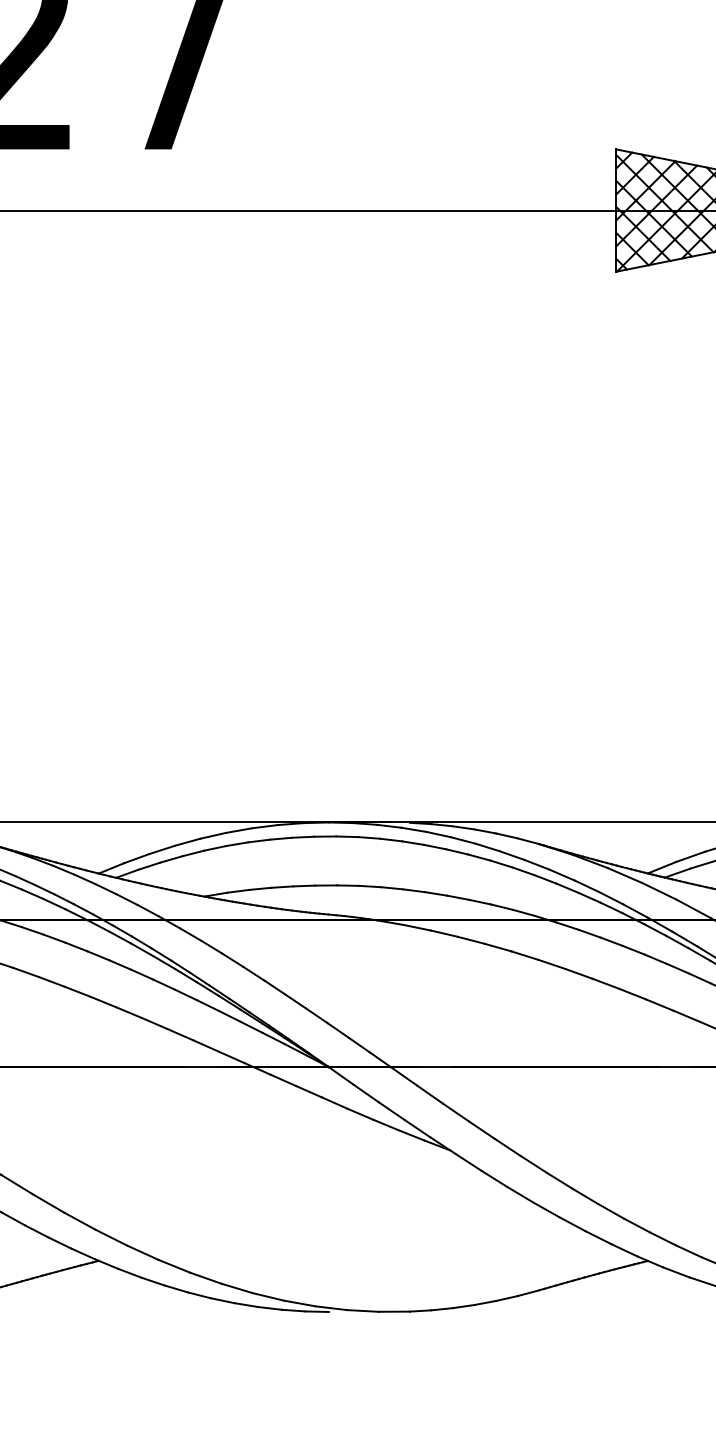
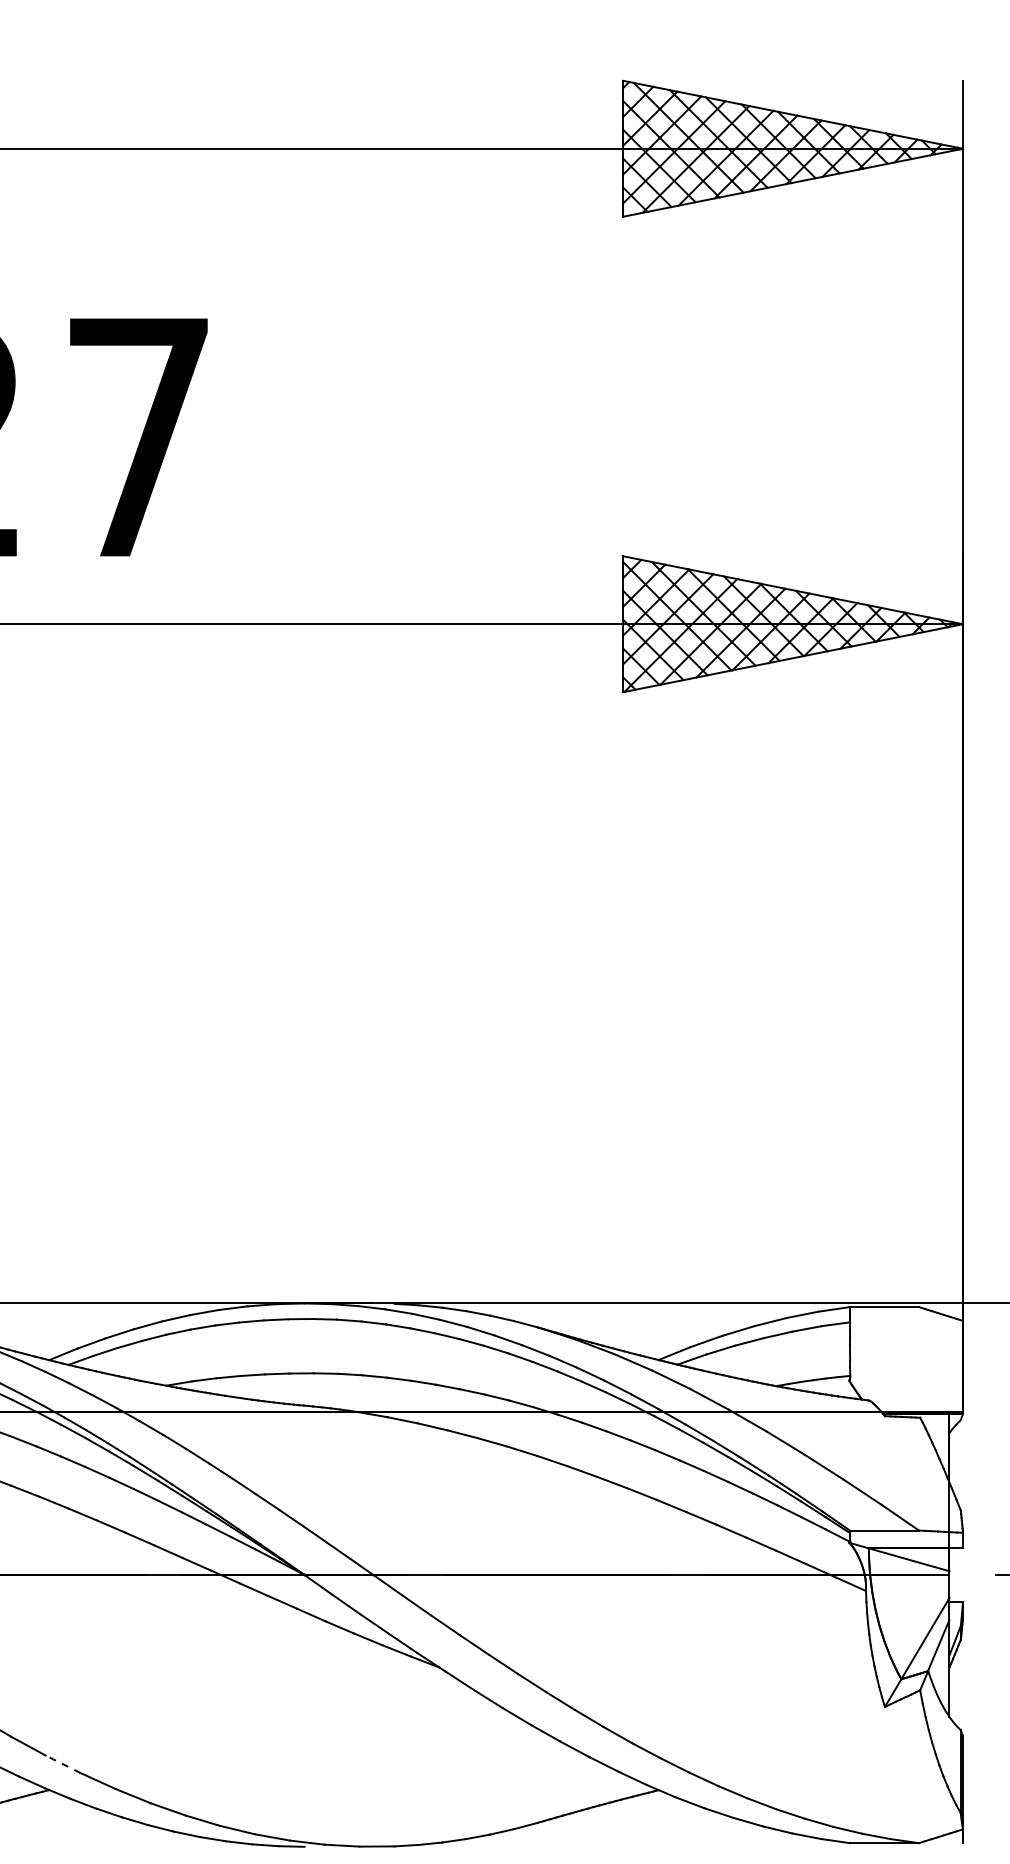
line: (111, 1237) -> (63, 1764), solid -> dashed

